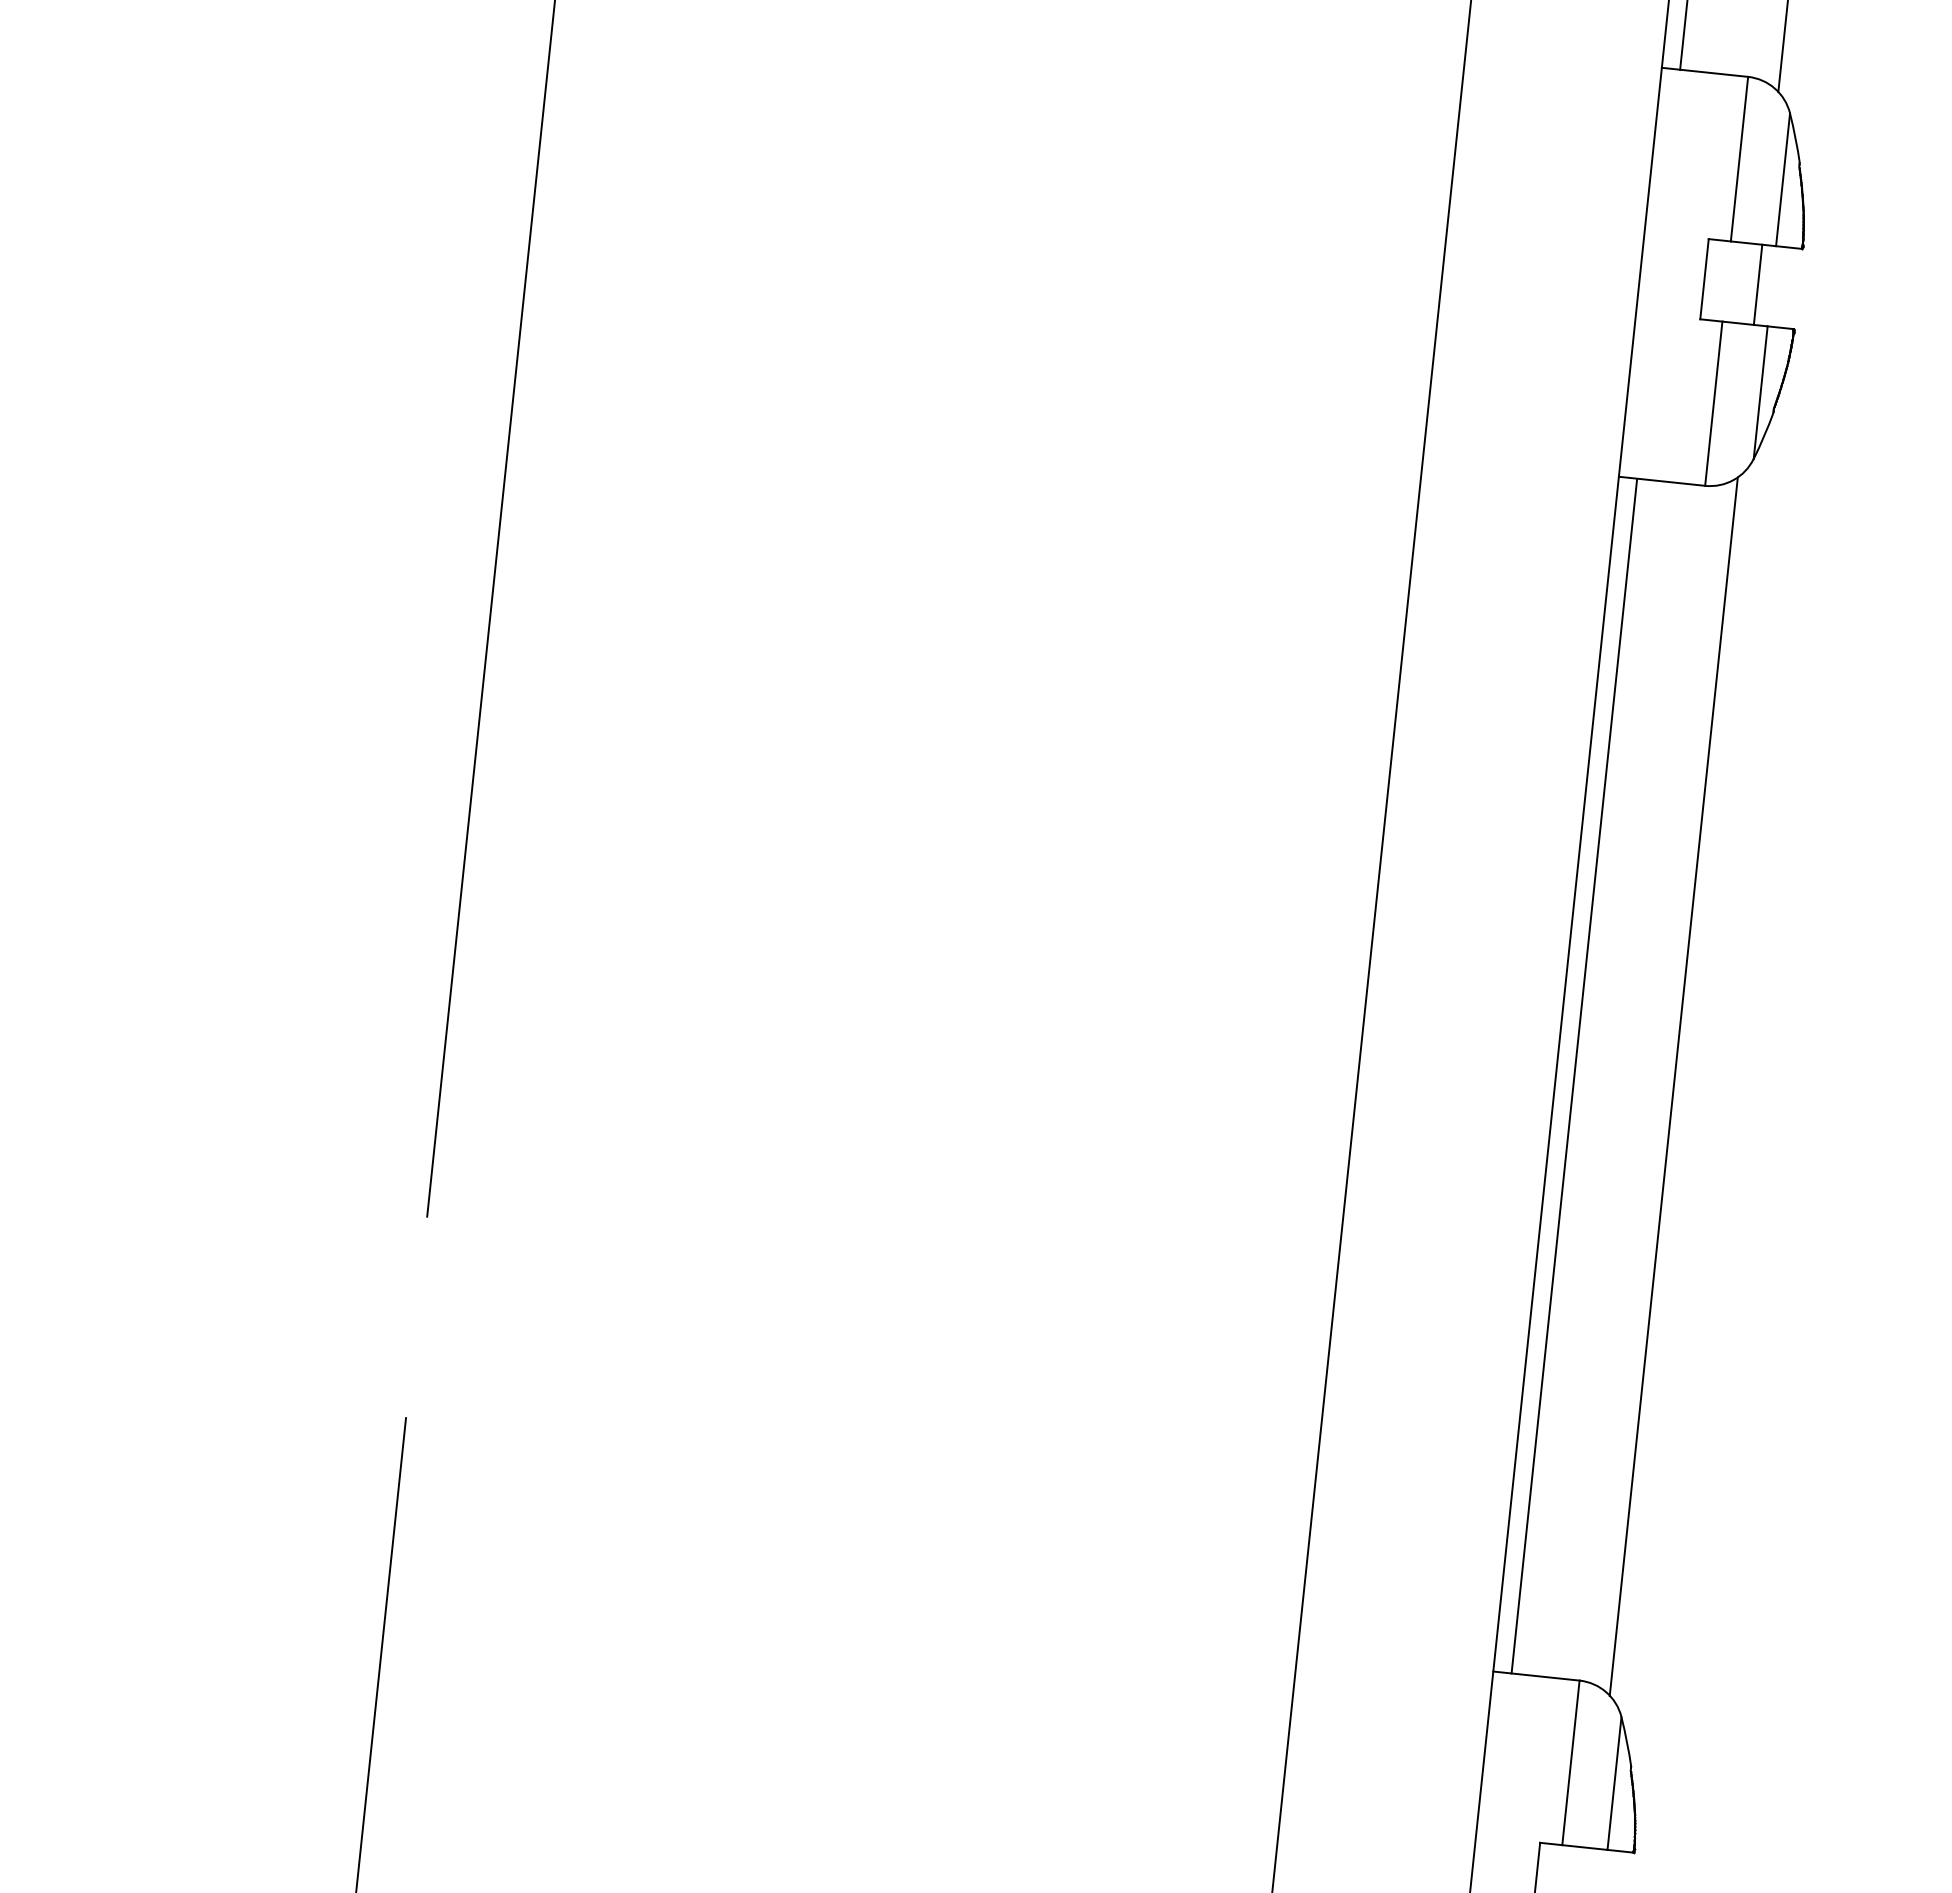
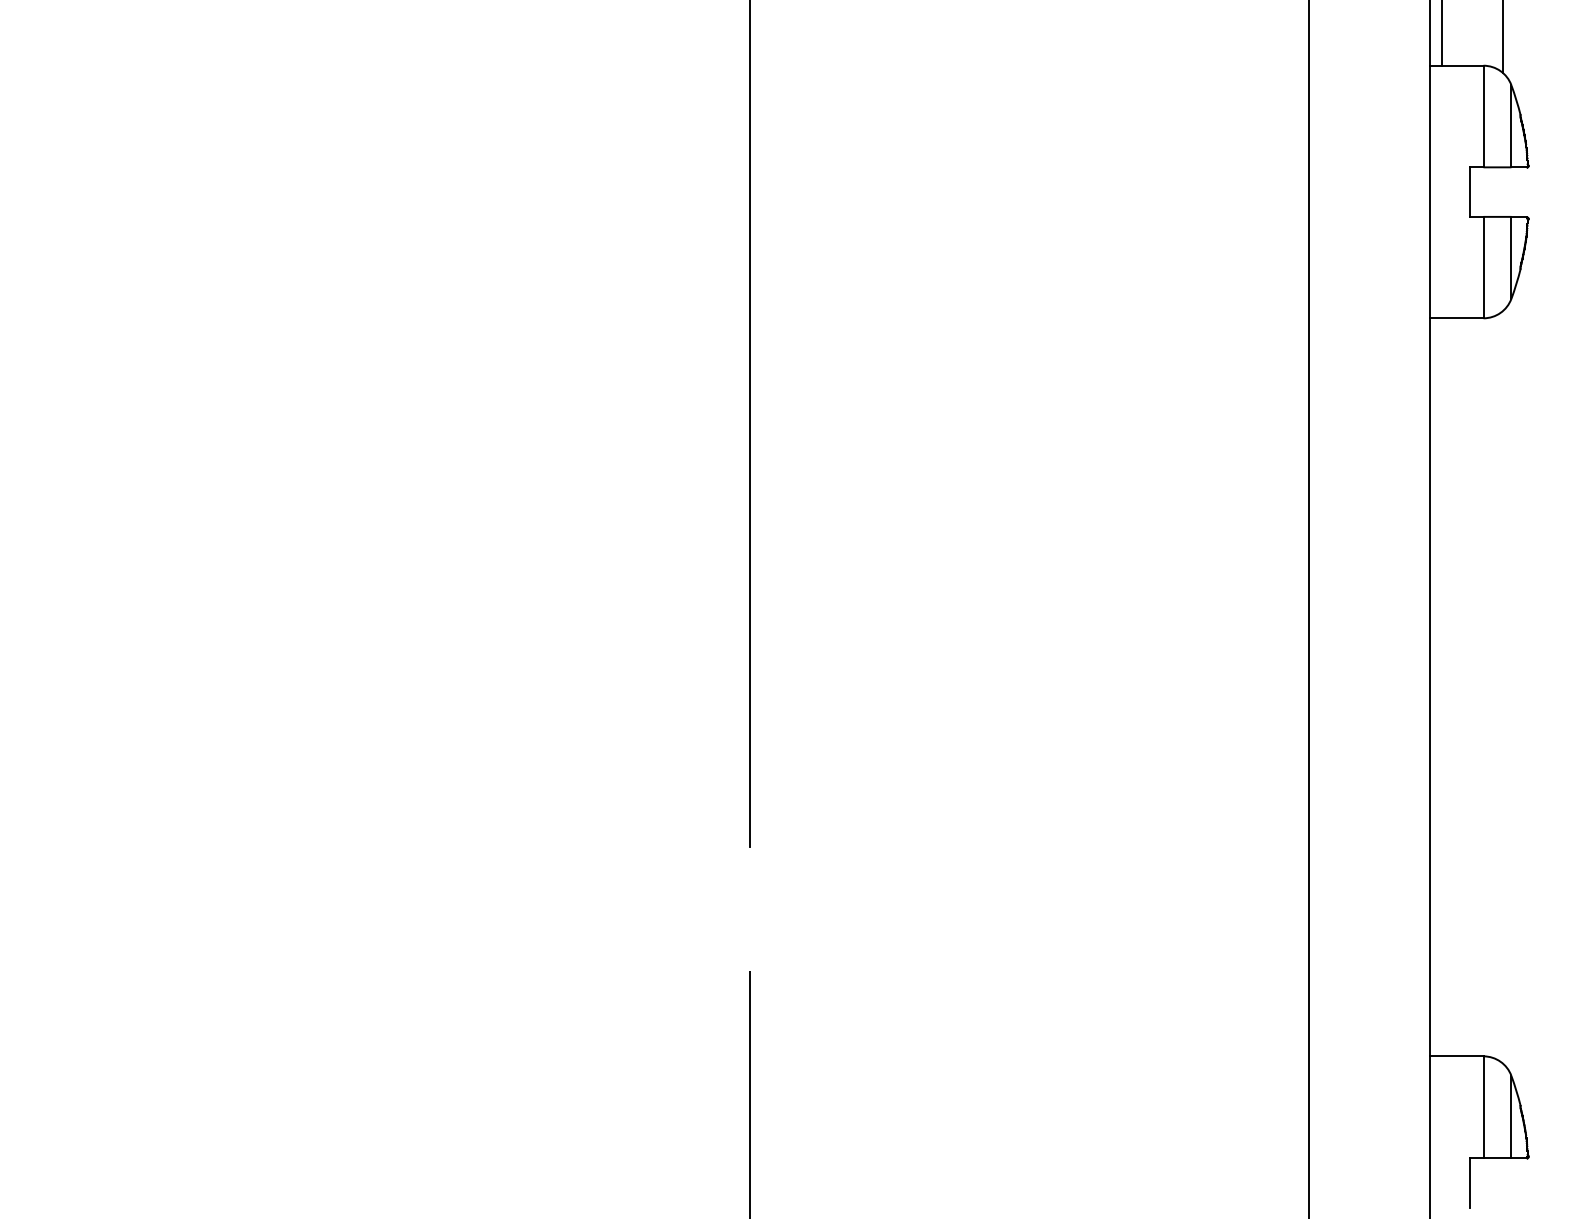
line: (1757, 283) -> (1502, 191), removed
line: (1574, 1076) -> (1441, 687), removed
line: (1673, 1086) -> (1502, 687), removed

